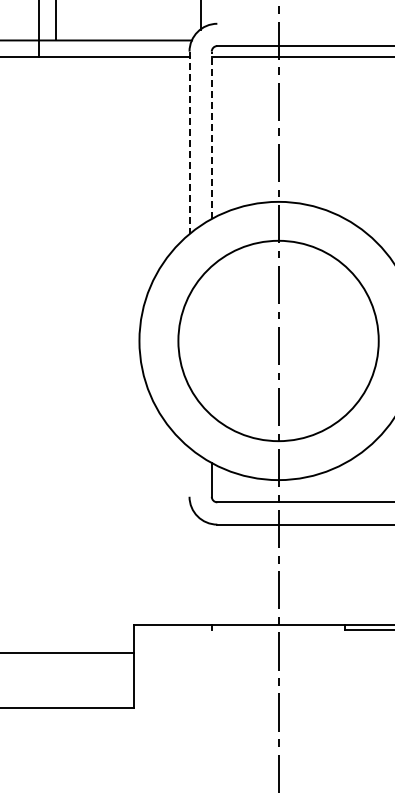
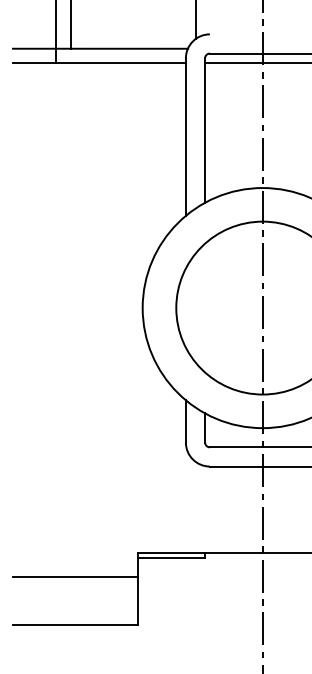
line: (211, 135) -> (204, 130), dashed -> solid
line: (189, 143) -> (185, 137), dashed -> solid
line: (189, 471) -> (185, 420), added
line: (172, 630) -> (171, 557), added

